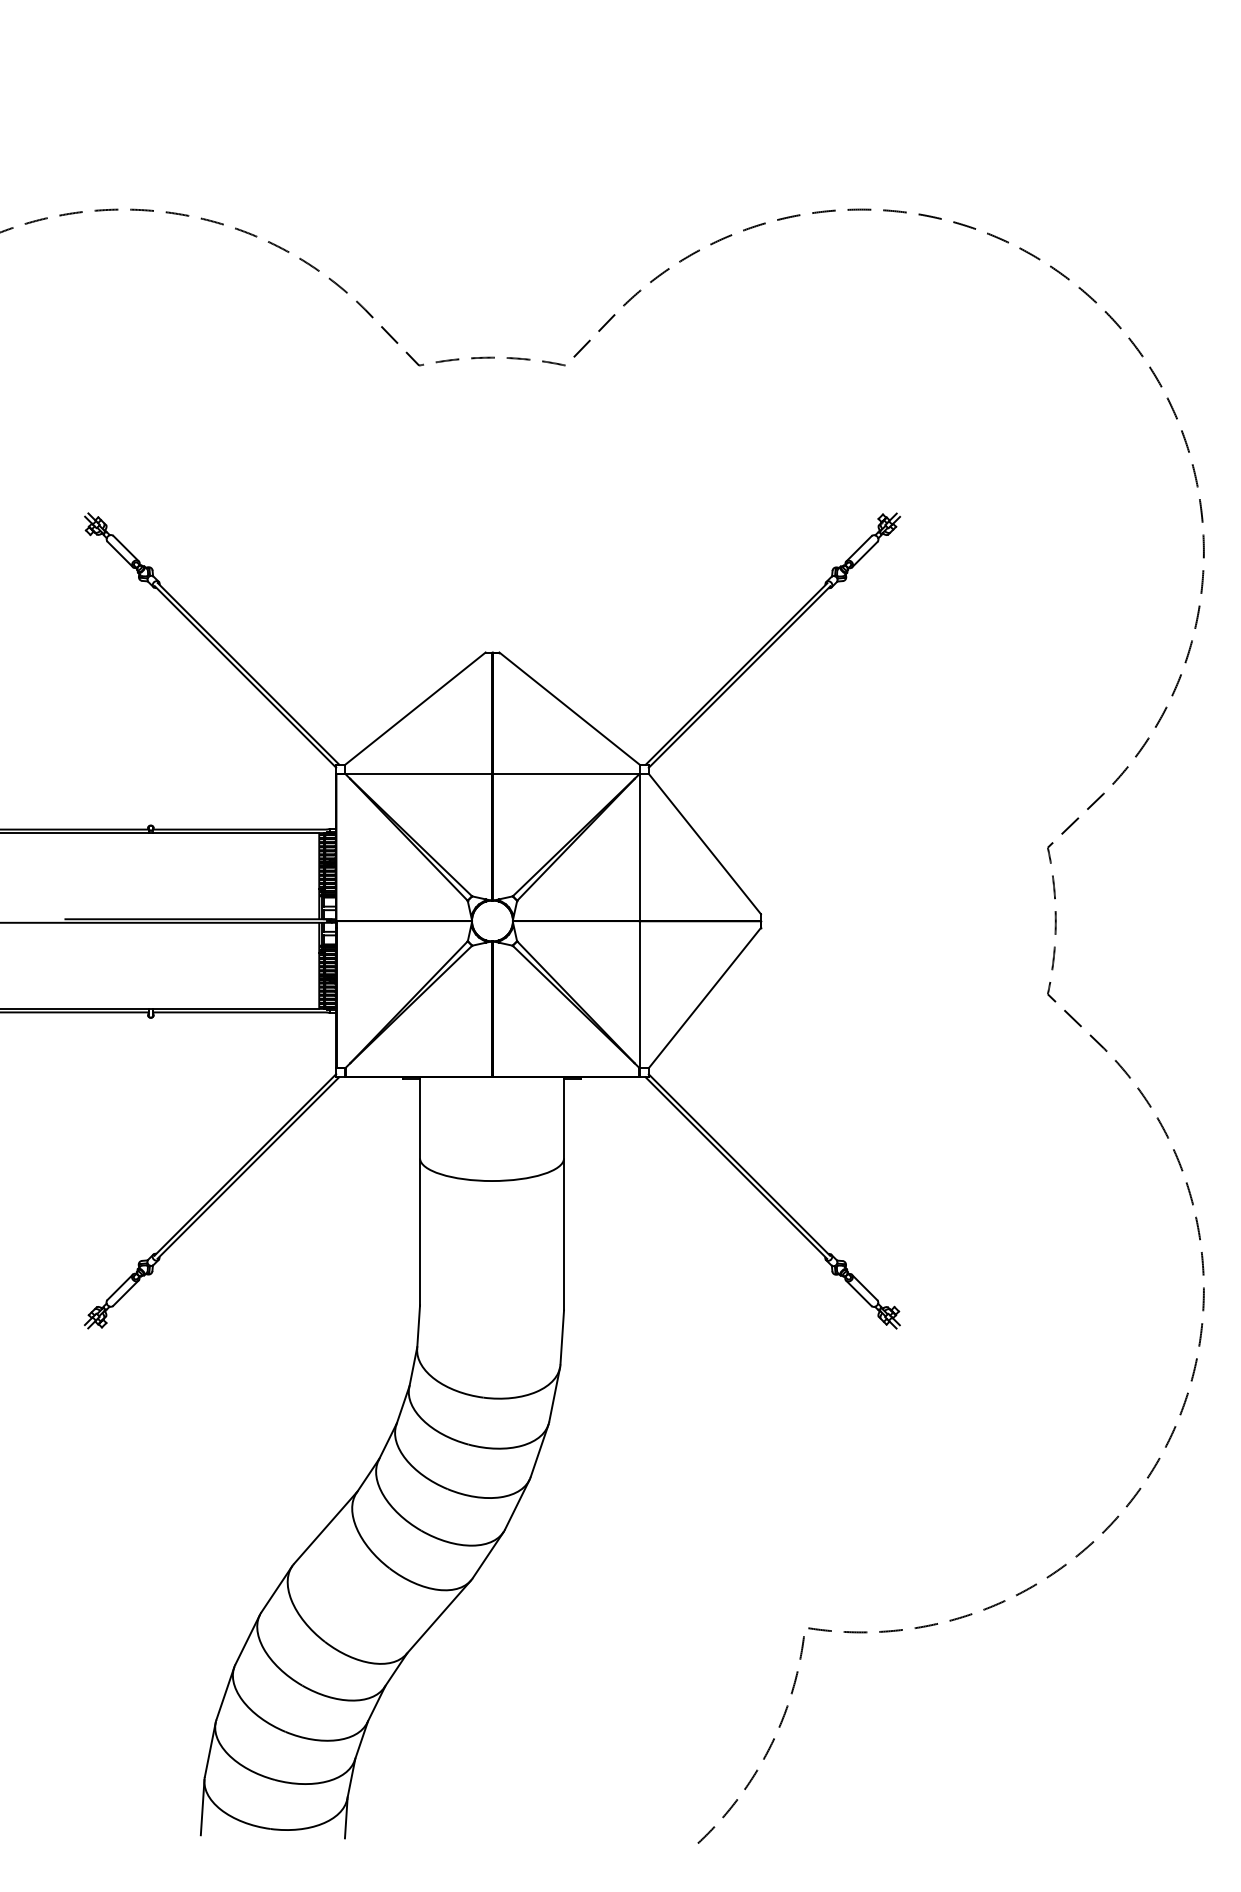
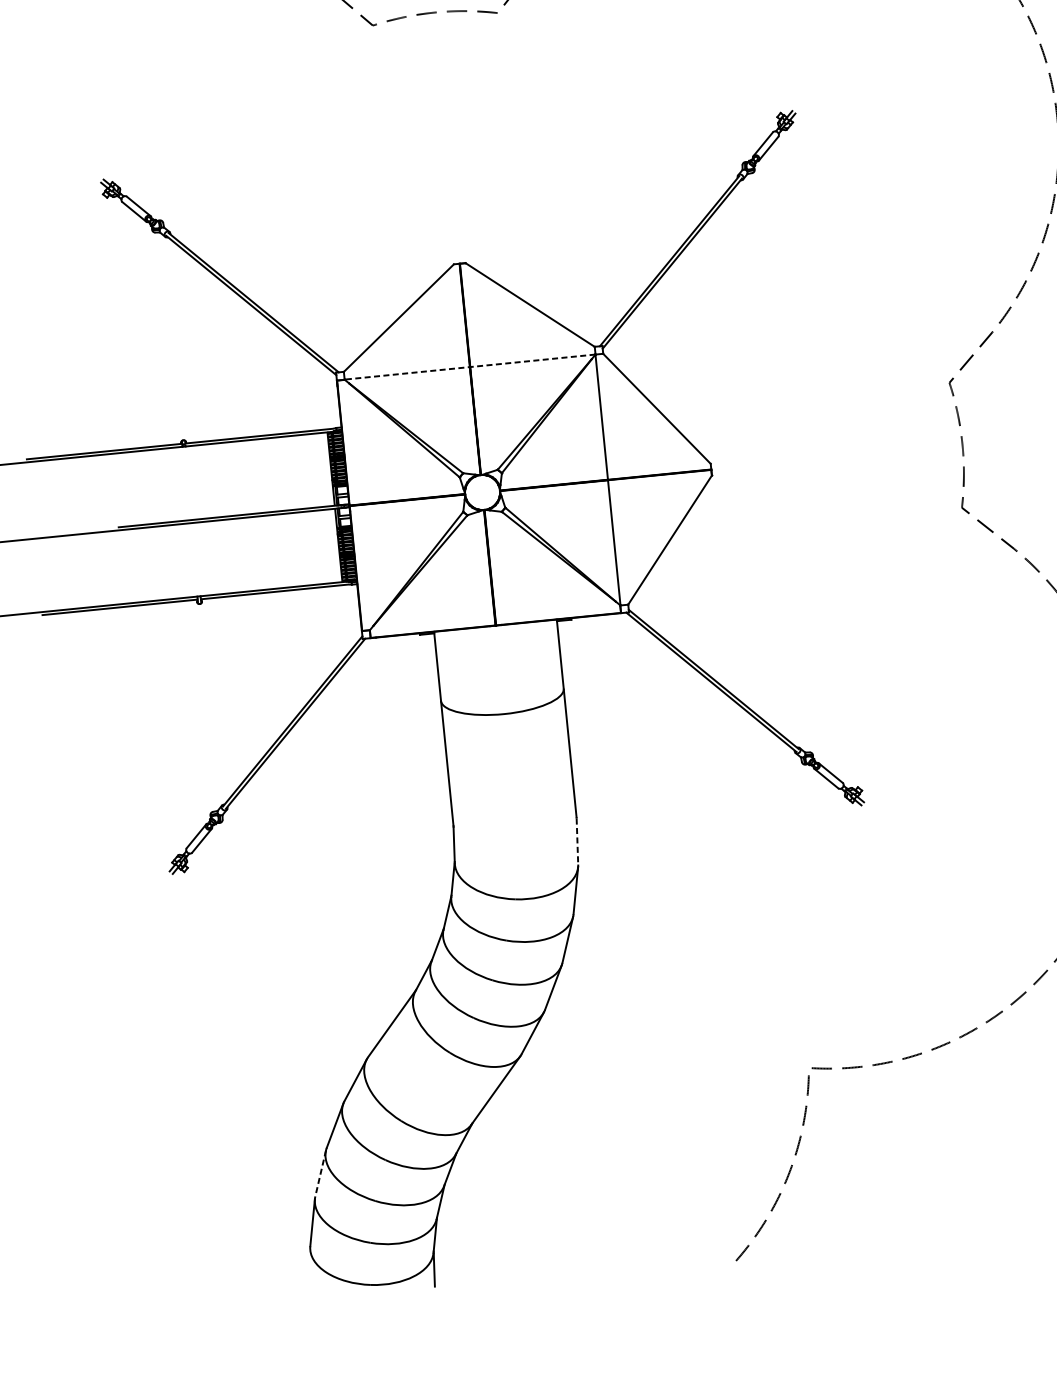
line: (492, 773) -> (470, 366), solid -> dashed
line: (562, 1337) -> (577, 841), solid -> dashed
line: (225, 1693) -> (320, 1173), solid -> dashed
line: (202, 1807) -> (310, 1272), removed

